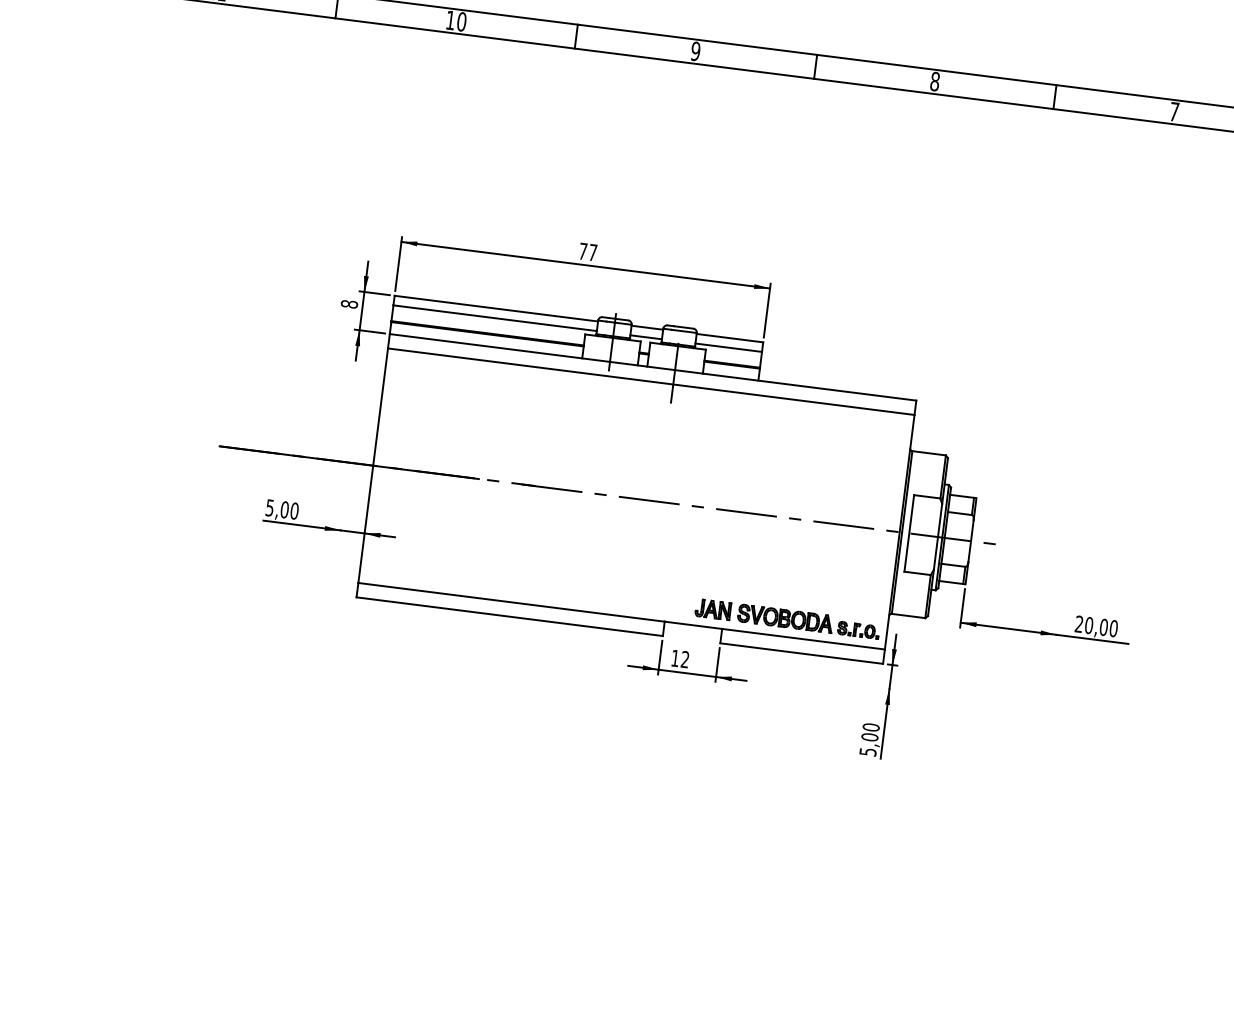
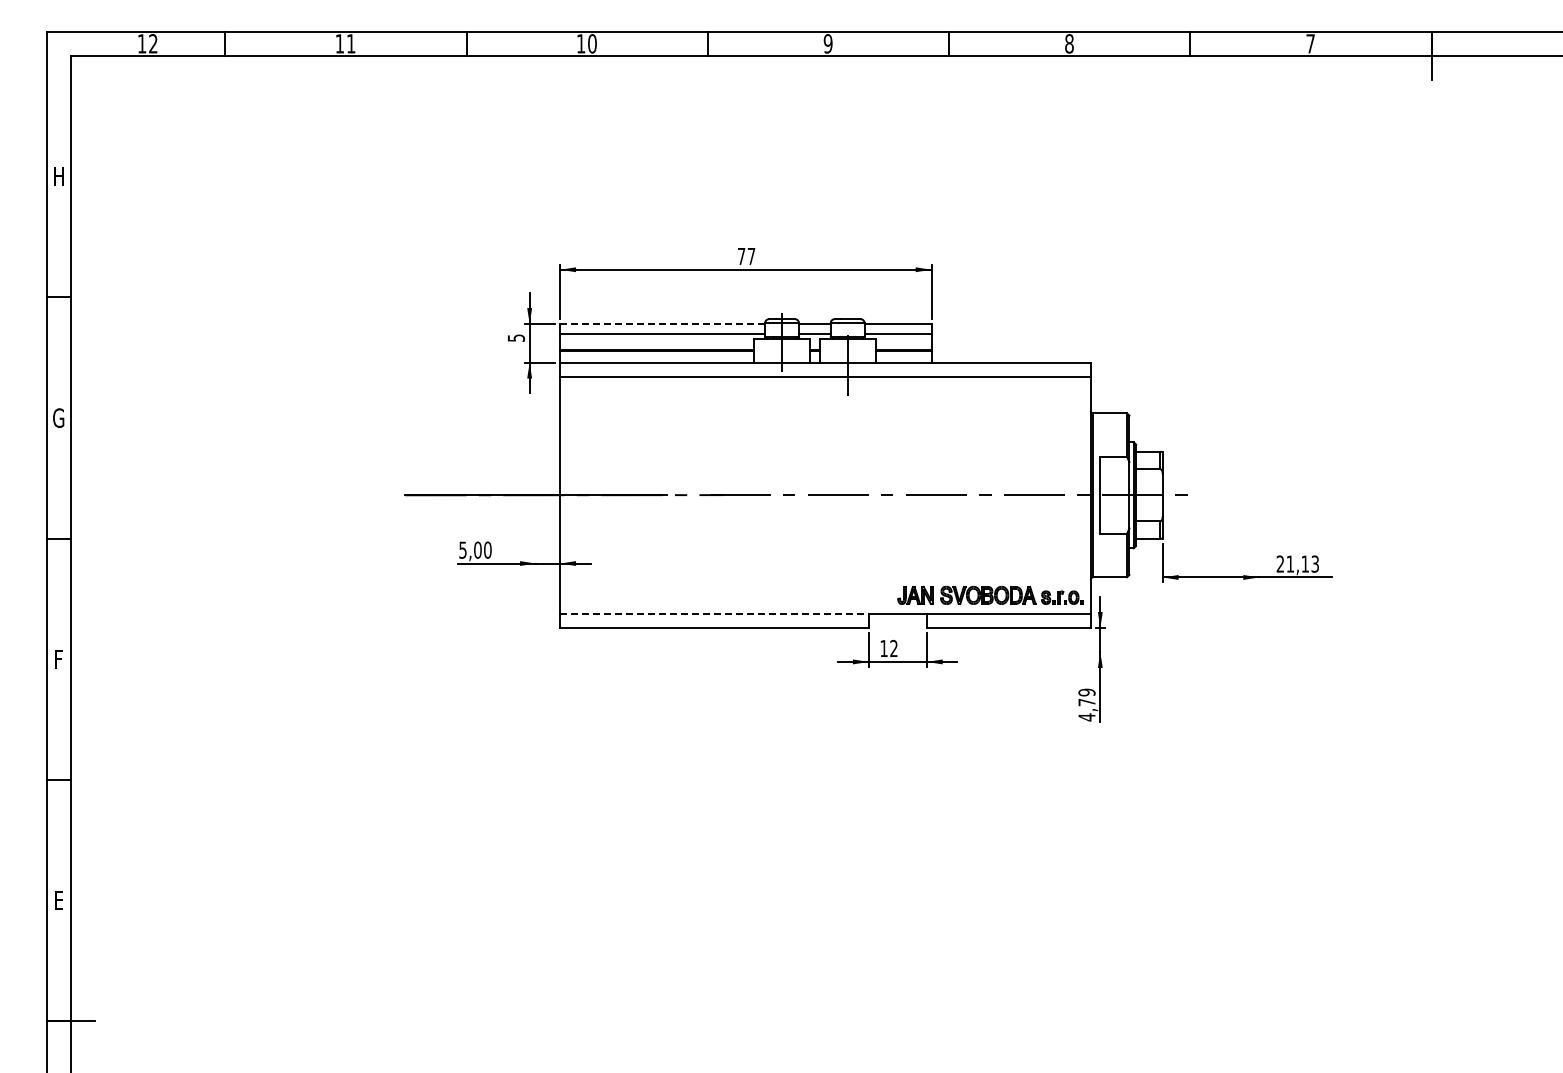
text: (348, 303) -> (515, 337), 8 -> 5
line: (496, 309) -> (662, 324), solid -> dashed
line: (512, 602) -> (715, 613), solid -> dashed
text: (1101, 626) -> (1302, 563), 20,00 -> 21,13
text: (869, 739) -> (1086, 704), 5,00 -> 4,79

